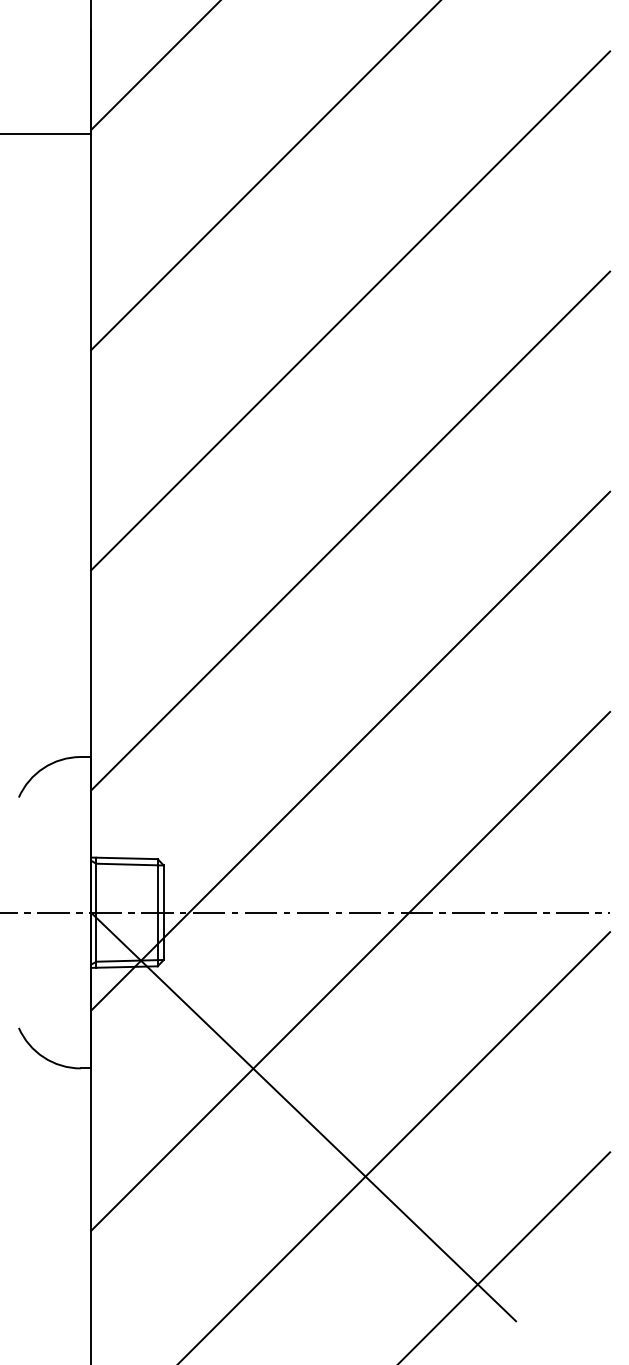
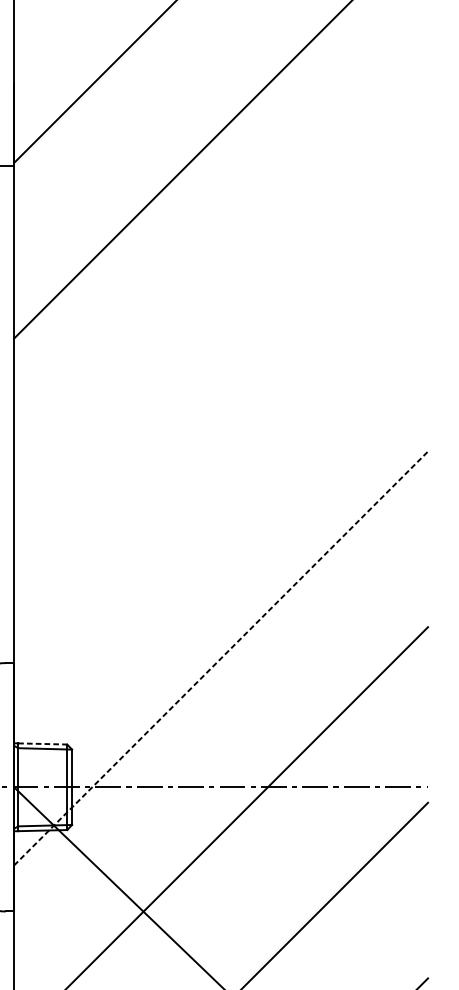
line: (350, 310) -> (221, 306), removed
line: (350, 530) -> (221, 482), removed
line: (350, 751) -> (221, 658), solid -> dashed
line: (127, 858) -> (43, 744), solid -> dashed

